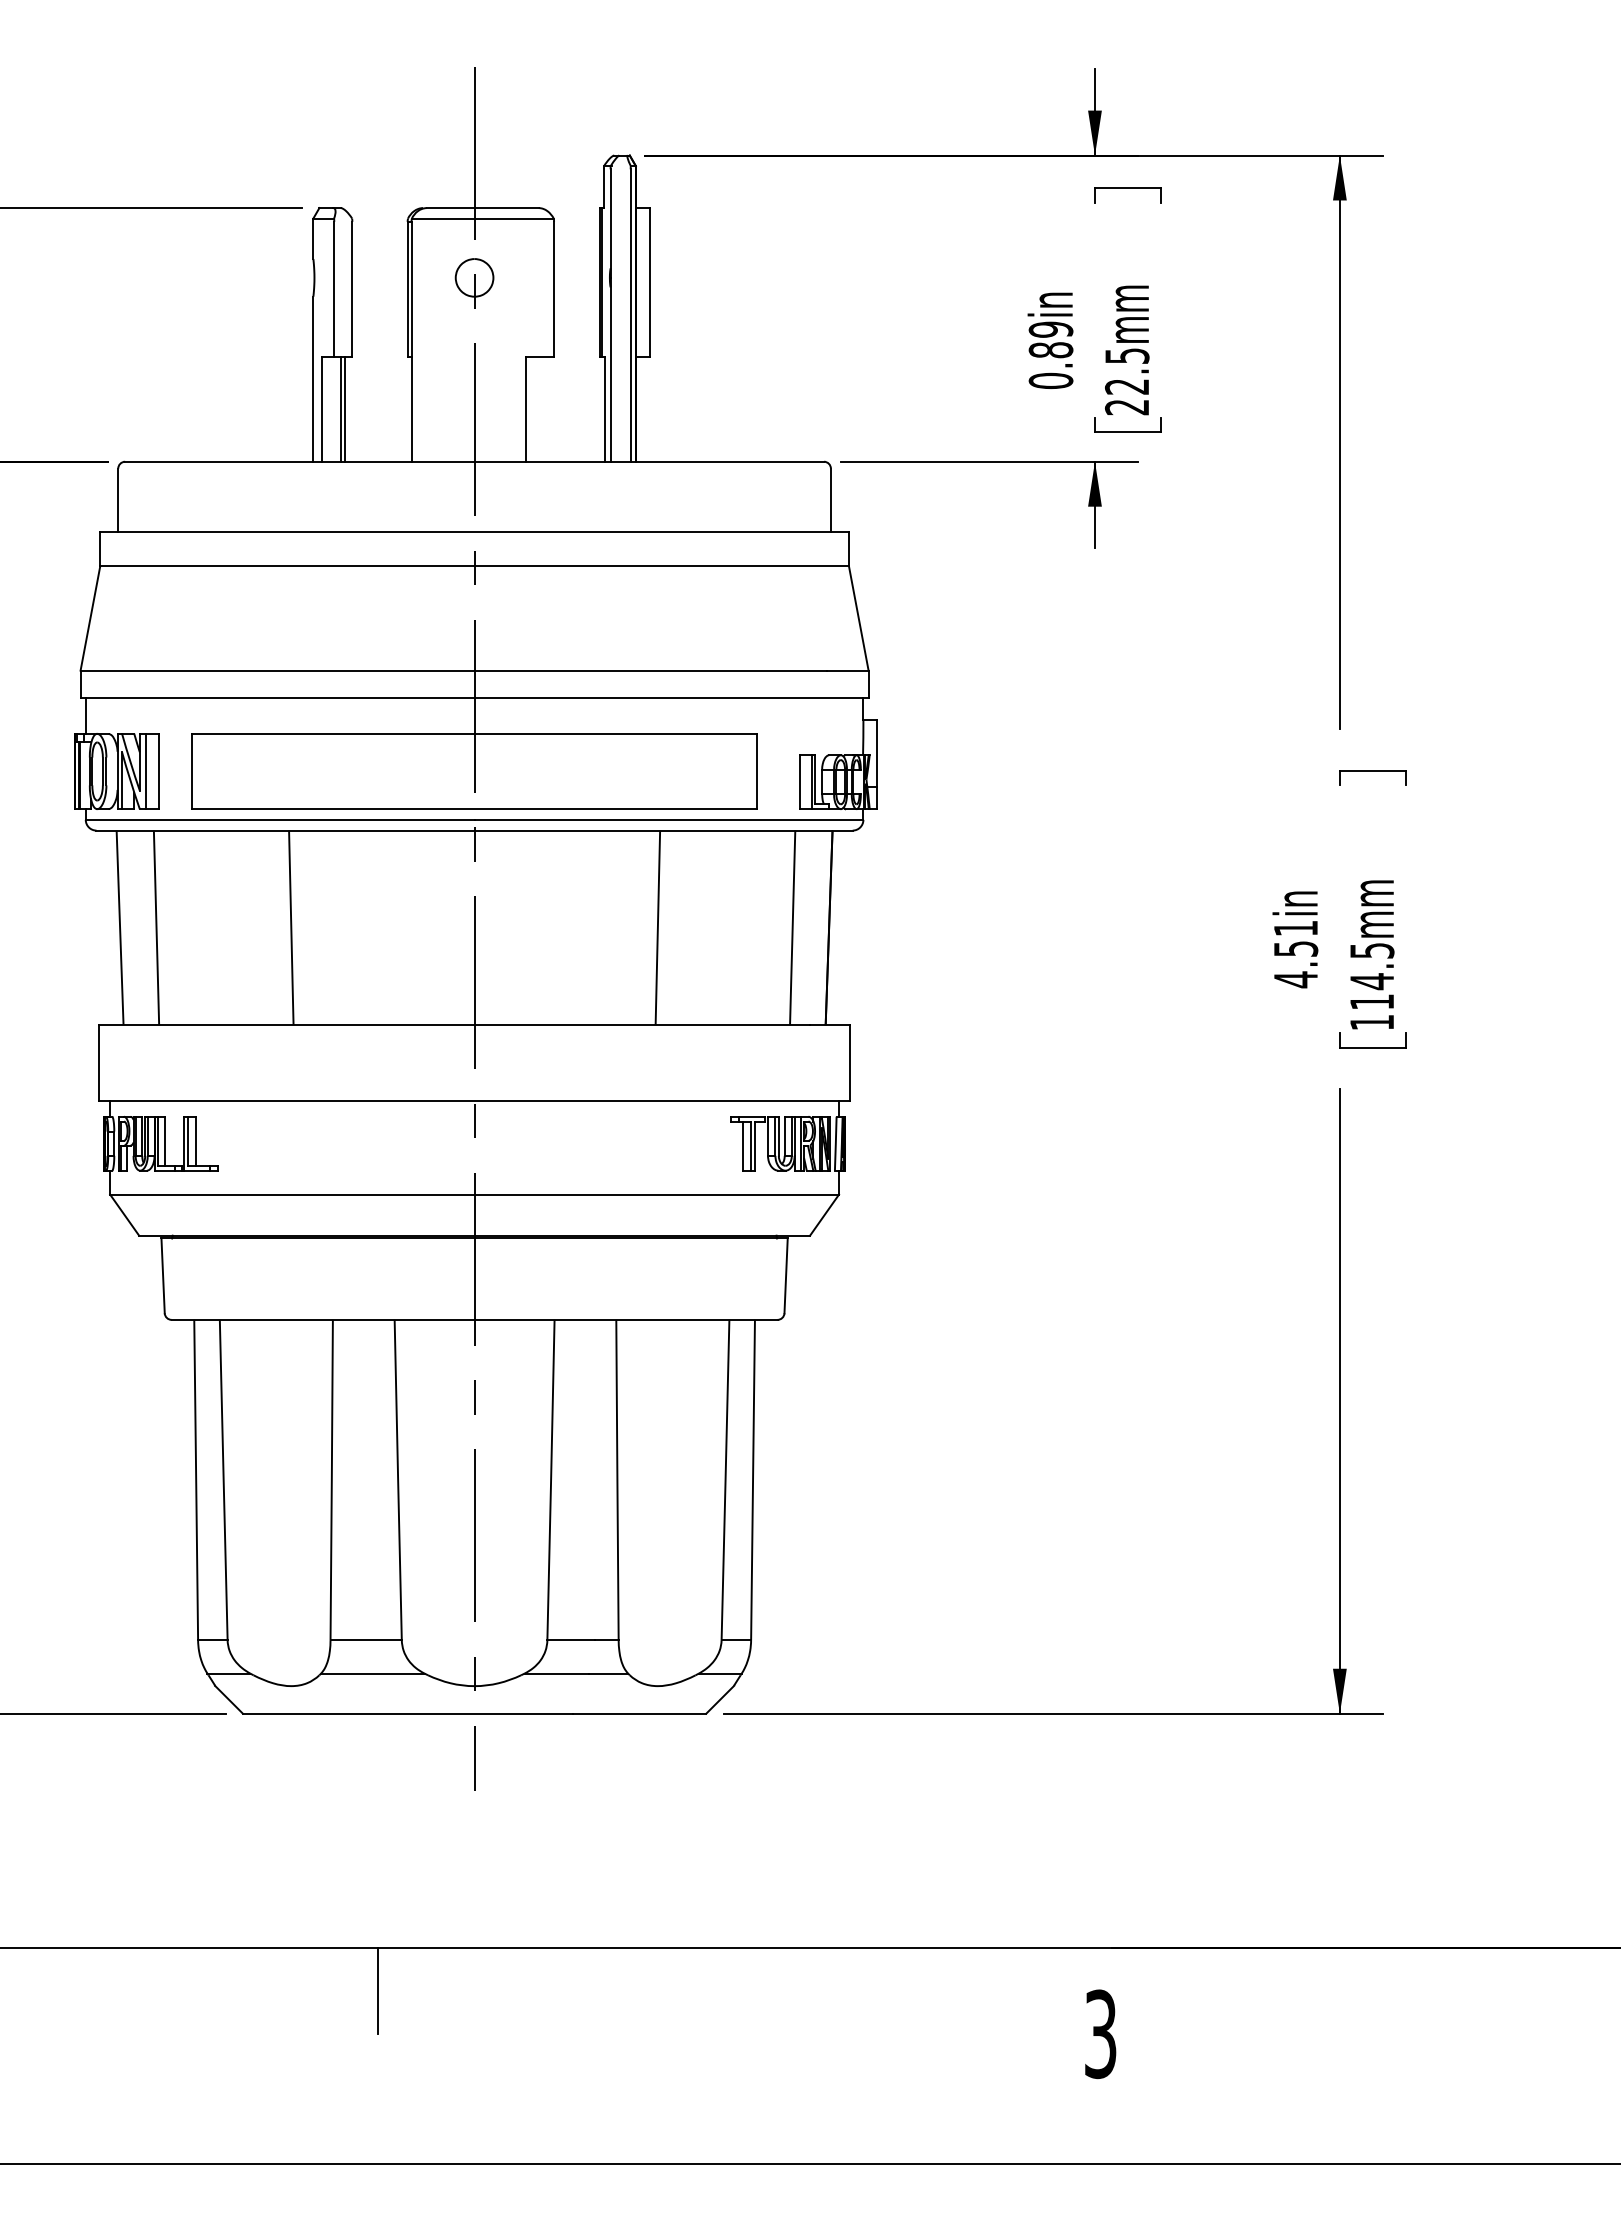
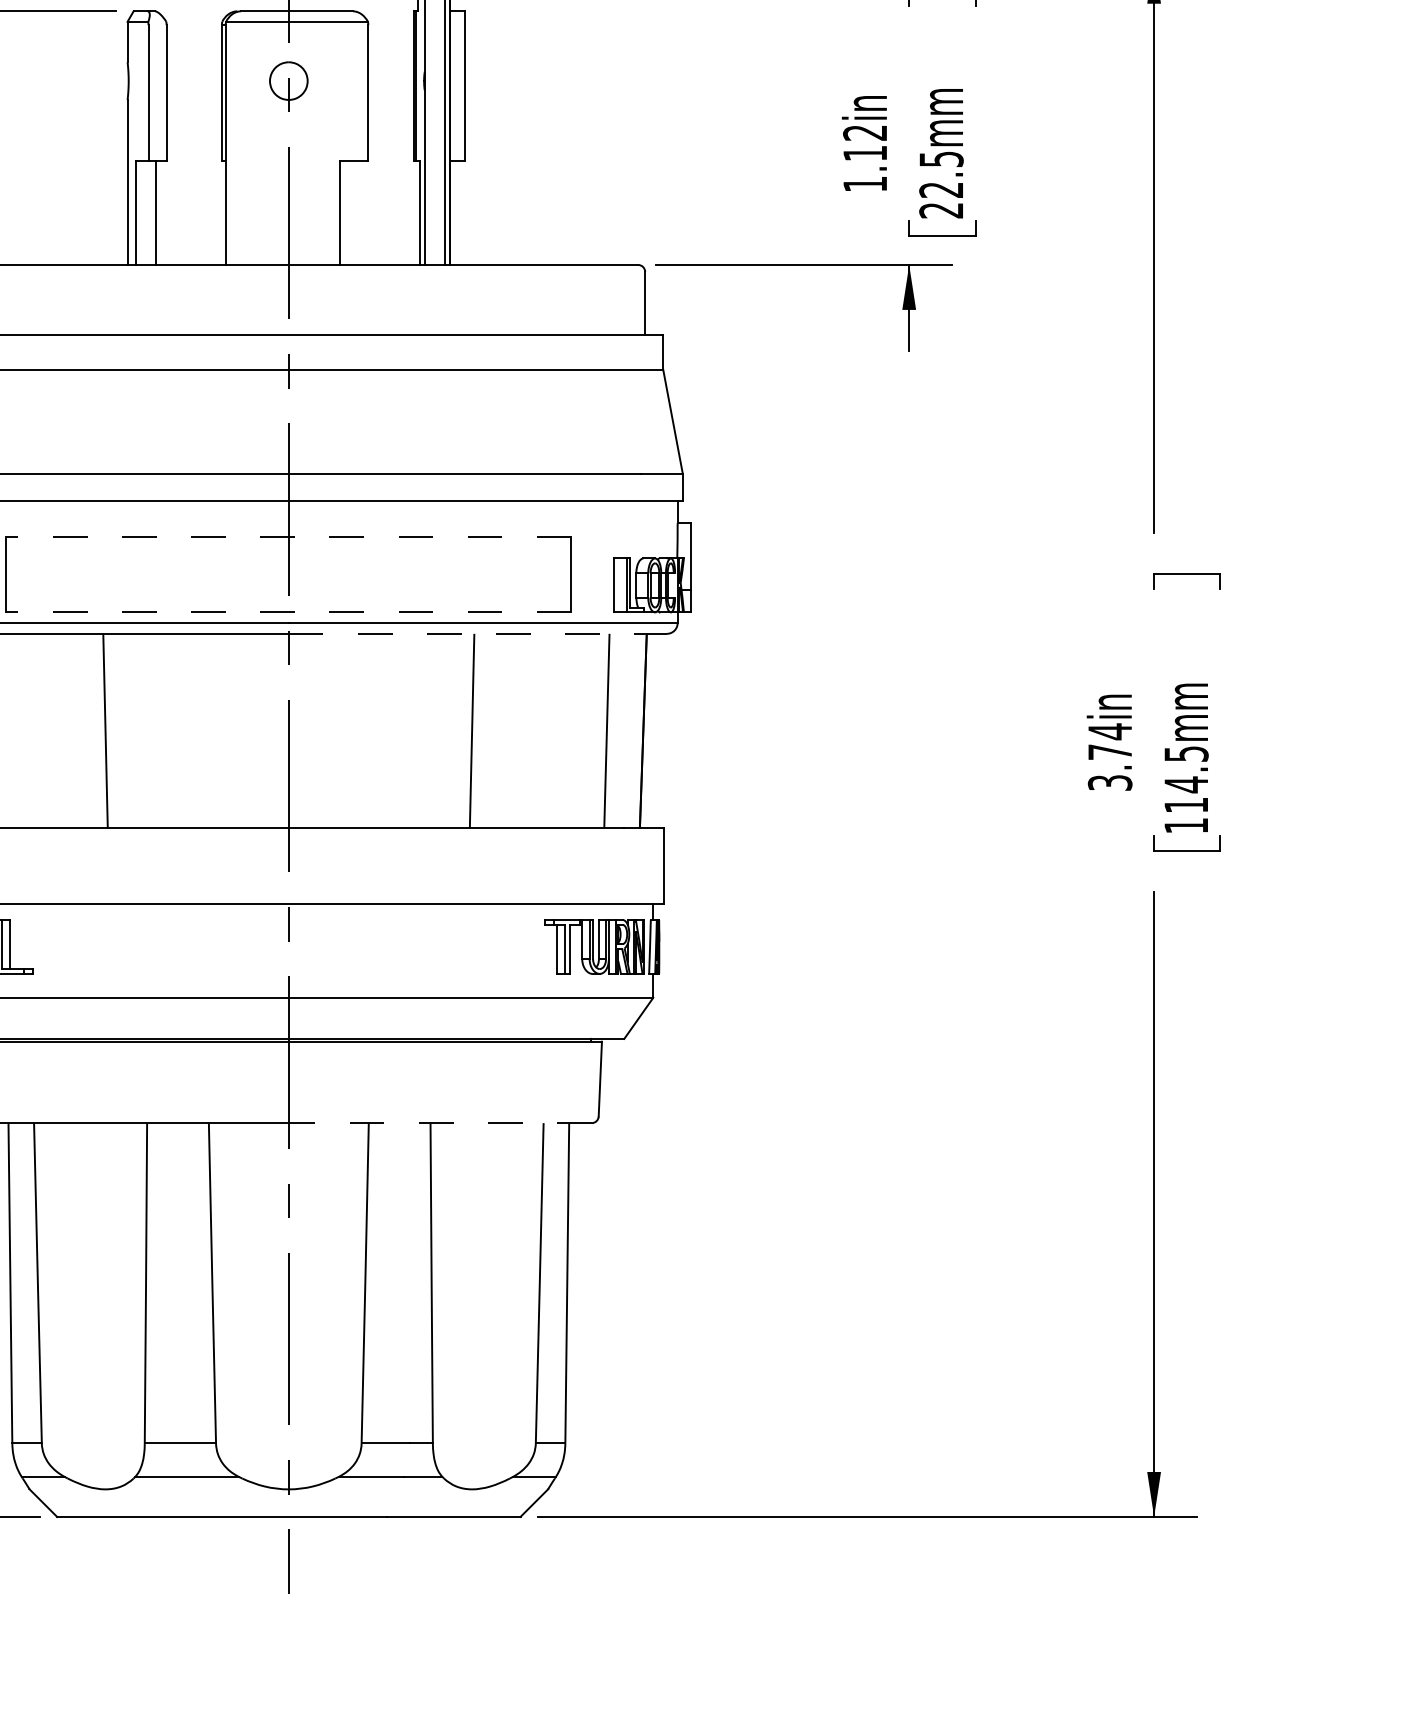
text: (1050, 355) -> (864, 158), 0.89in -> 1.12in
line: (345, 409) -> (159, 212), removed
line: (474, 733) -> (288, 536), solid -> dashed
line: (474, 809) -> (288, 612), solid -> dashed
line: (664, 830) -> (478, 633), solid -> dashed
text: (1295, 954) -> (1109, 757), 4.51in -> 3.74in
line: (625, 1319) -> (439, 1122), solid -> dashed

